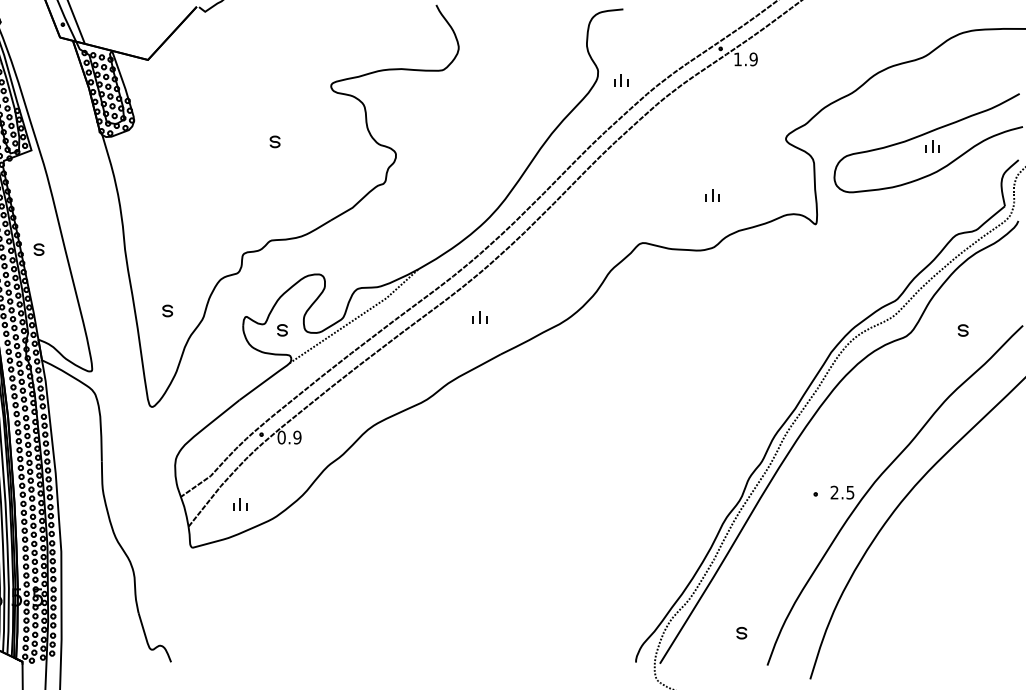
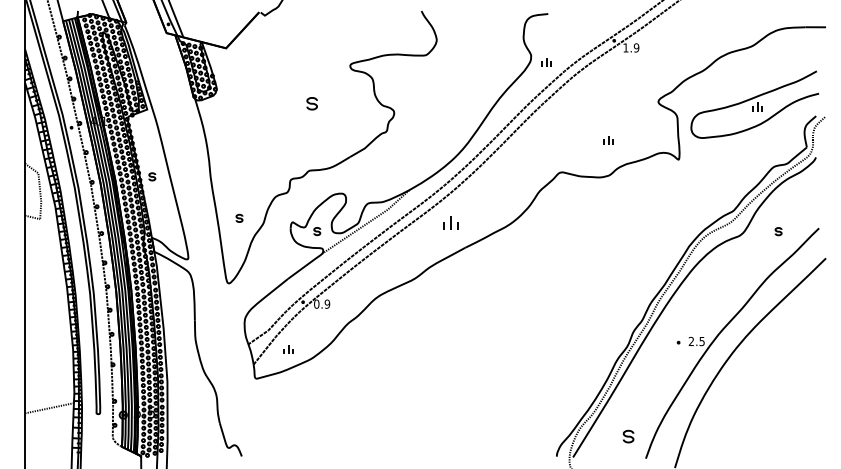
part: (275, 141) -> (312, 103), size x1.6
part: (480, 317) -> (451, 222), size x1.6
part: (741, 632) -> (628, 436), size x1.6

